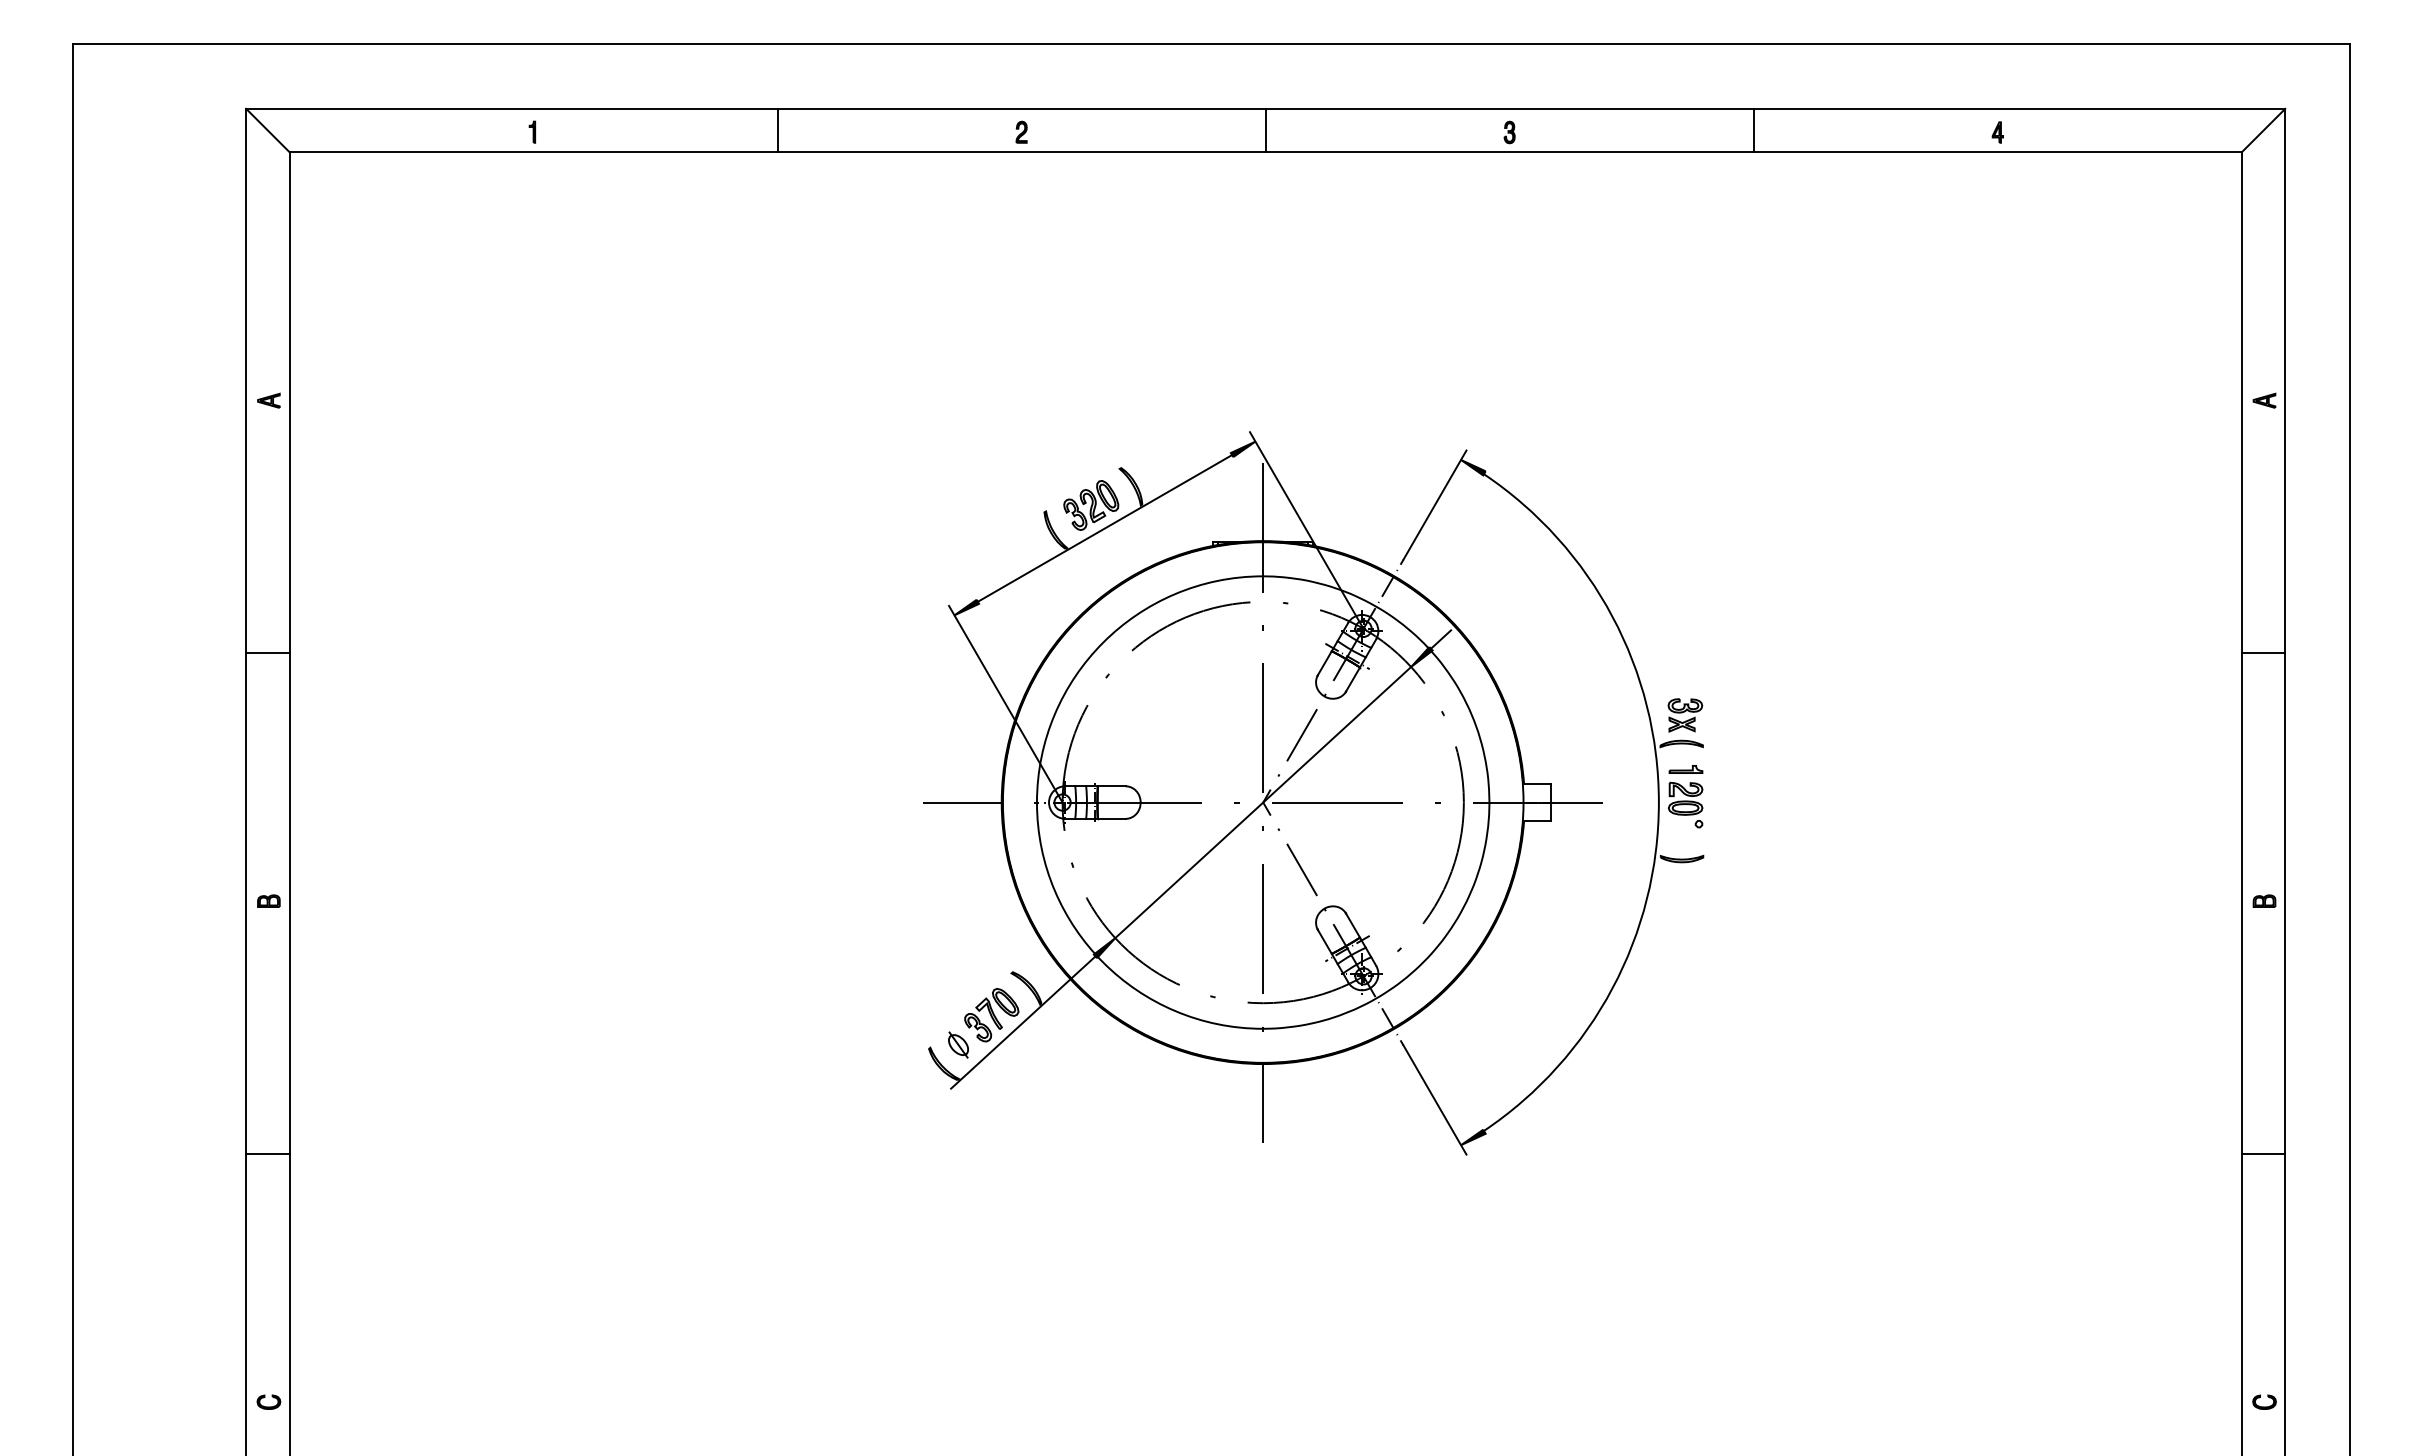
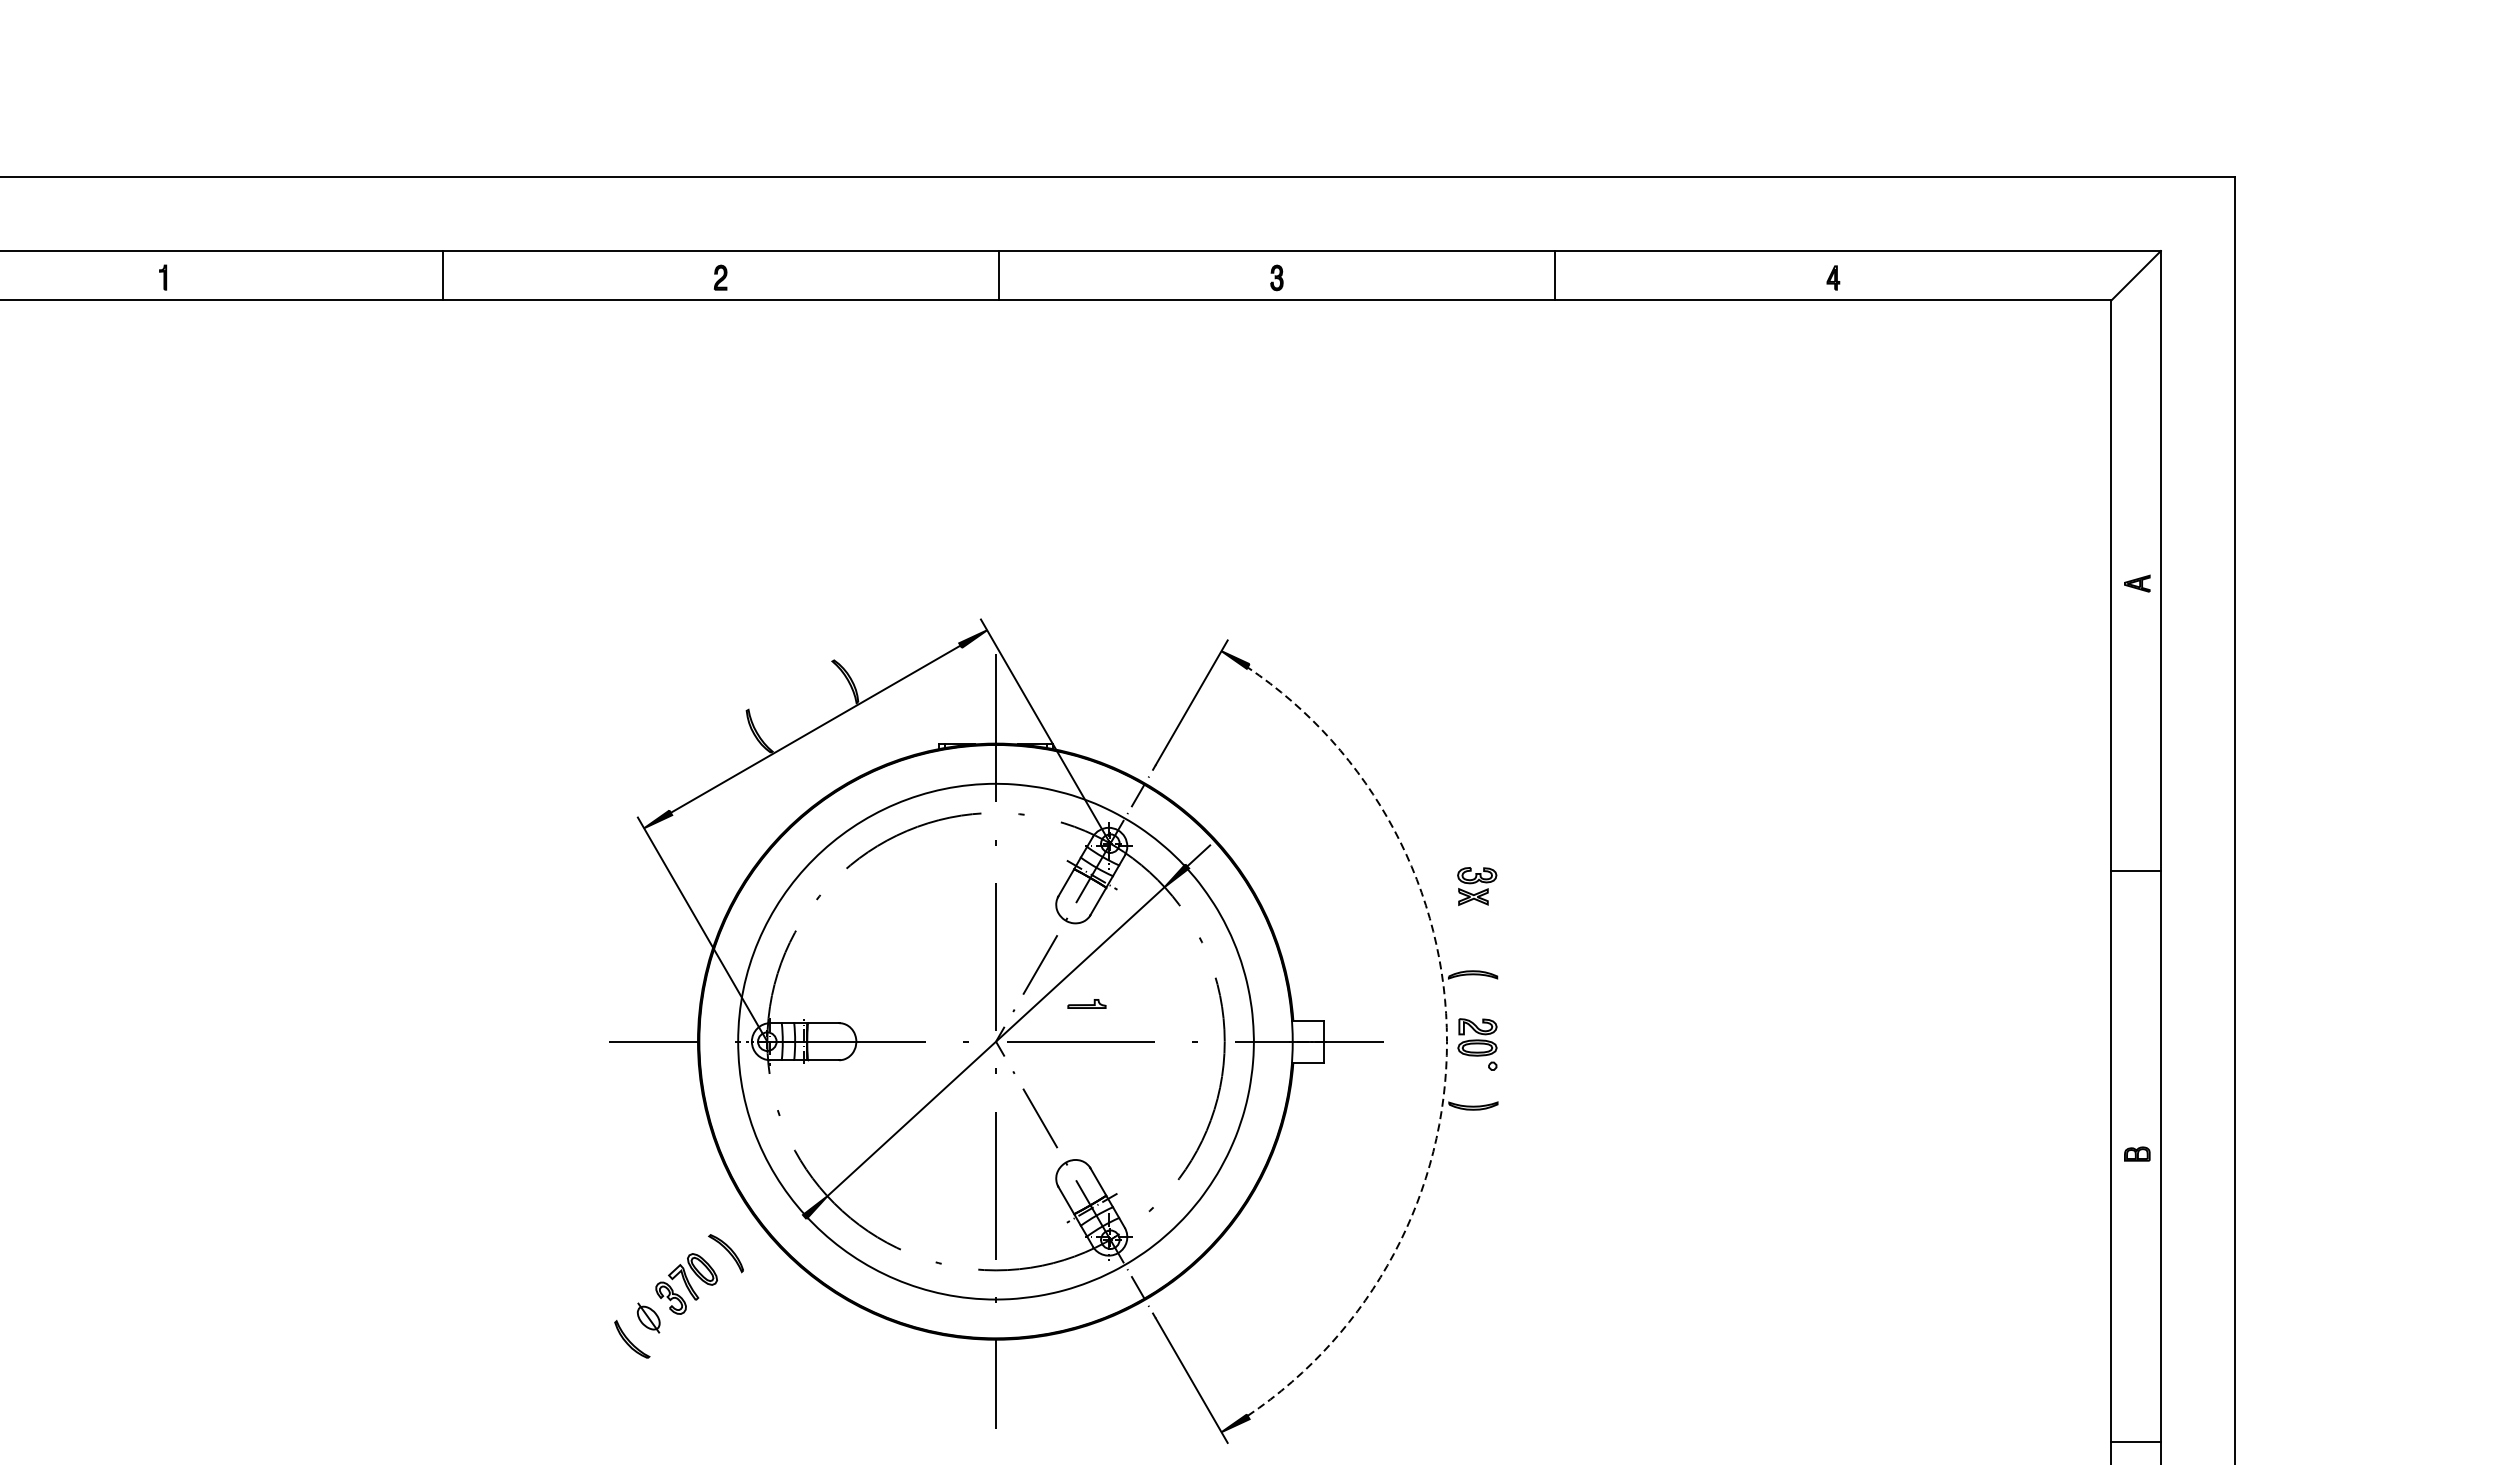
part: (1091, 505) -> (800, 703), removed
part: (1685, 715) -> (1477, 886), moved
part: (1685, 769) -> (1086, 1003), moved
arc: (1658, 802) -> (1446, 1041), solid -> dashed
line: (1023, 1022) -> (722, 1292), removed

